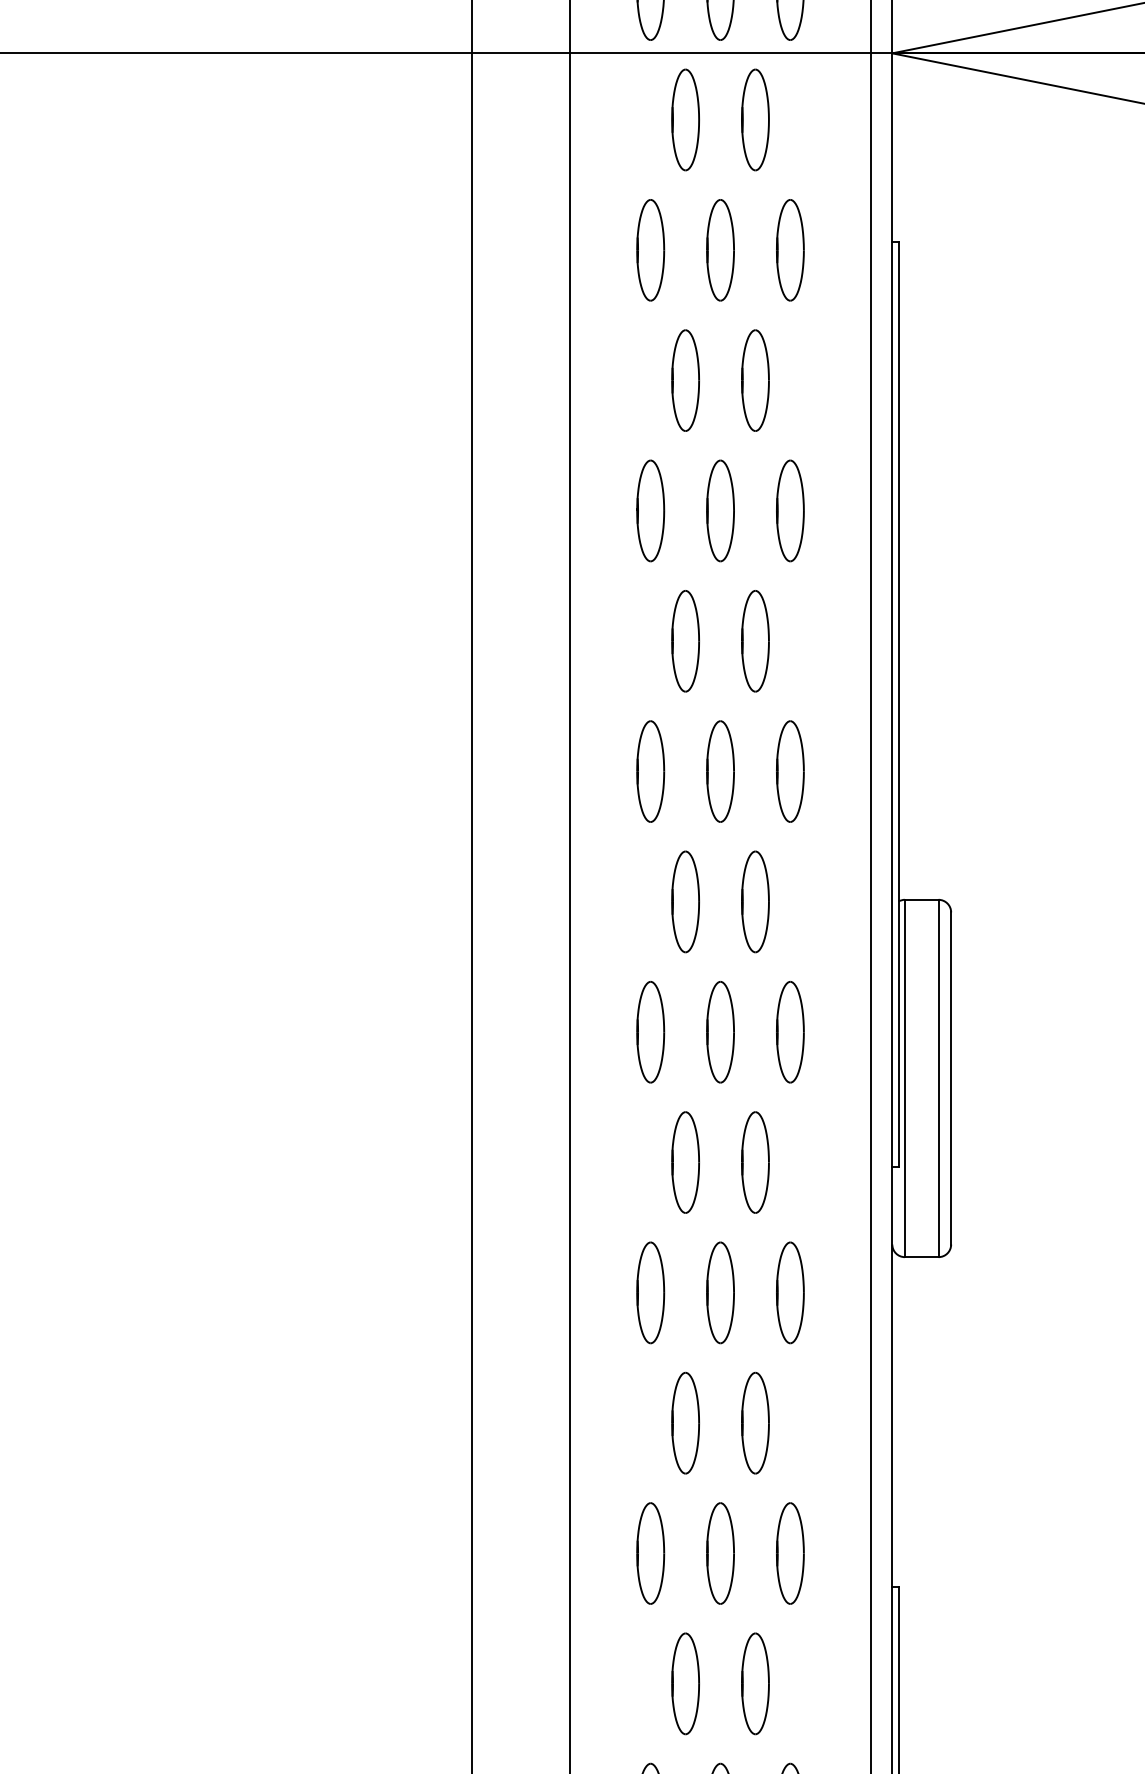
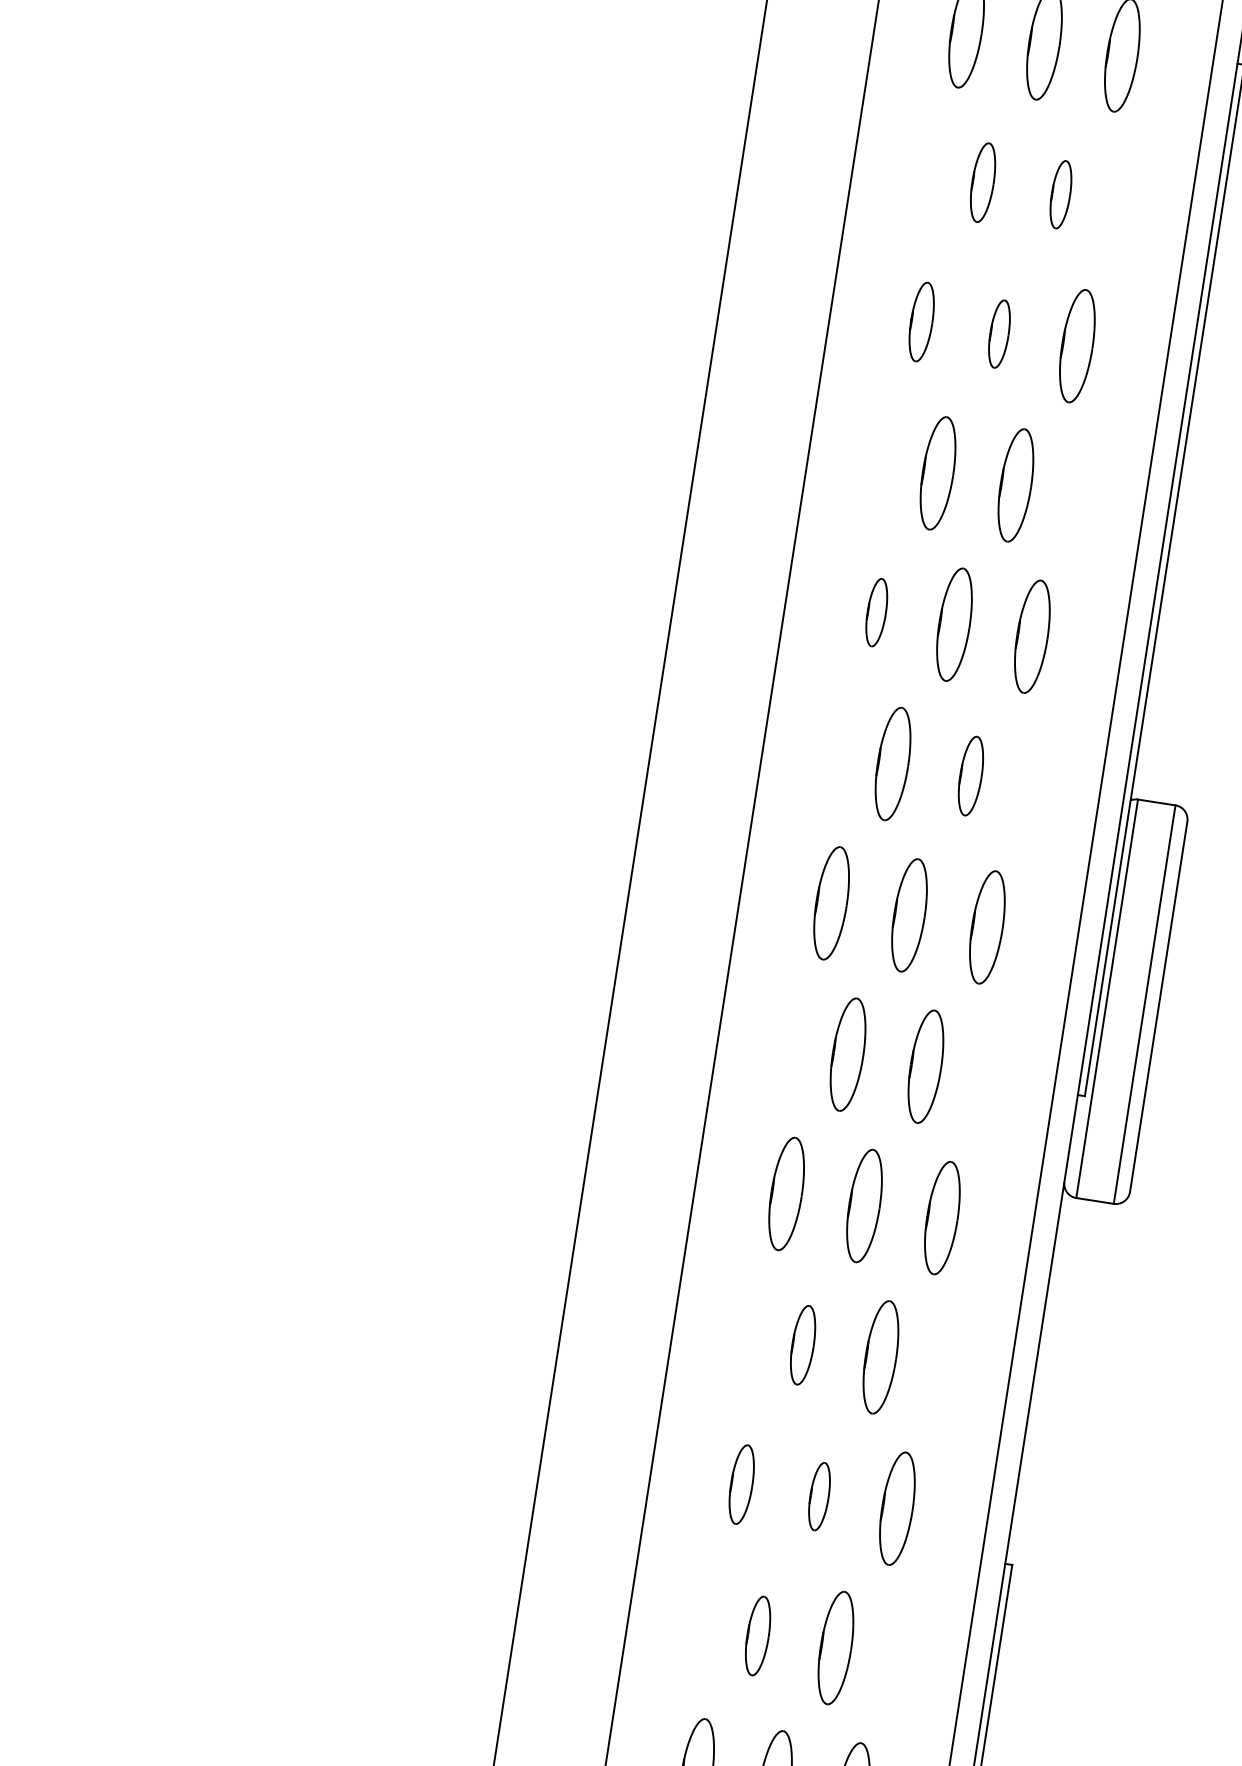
part: (685, 380) -> (982, 182), size x0.7
part: (755, 380) -> (1061, 194), size x0.6
part: (650, 510) -> (921, 321), size x0.7
part: (720, 510) -> (999, 333), size x0.6
part: (650, 771) -> (876, 612), size x0.6
part: (755, 901) -> (971, 775), size x0.7
part: (685, 1422) -> (803, 1344), size x0.7
part: (650, 1553) -> (741, 1484), size x0.7
part: (720, 1553) -> (819, 1496), size x0.6
part: (685, 1683) -> (758, 1635), size x0.7

